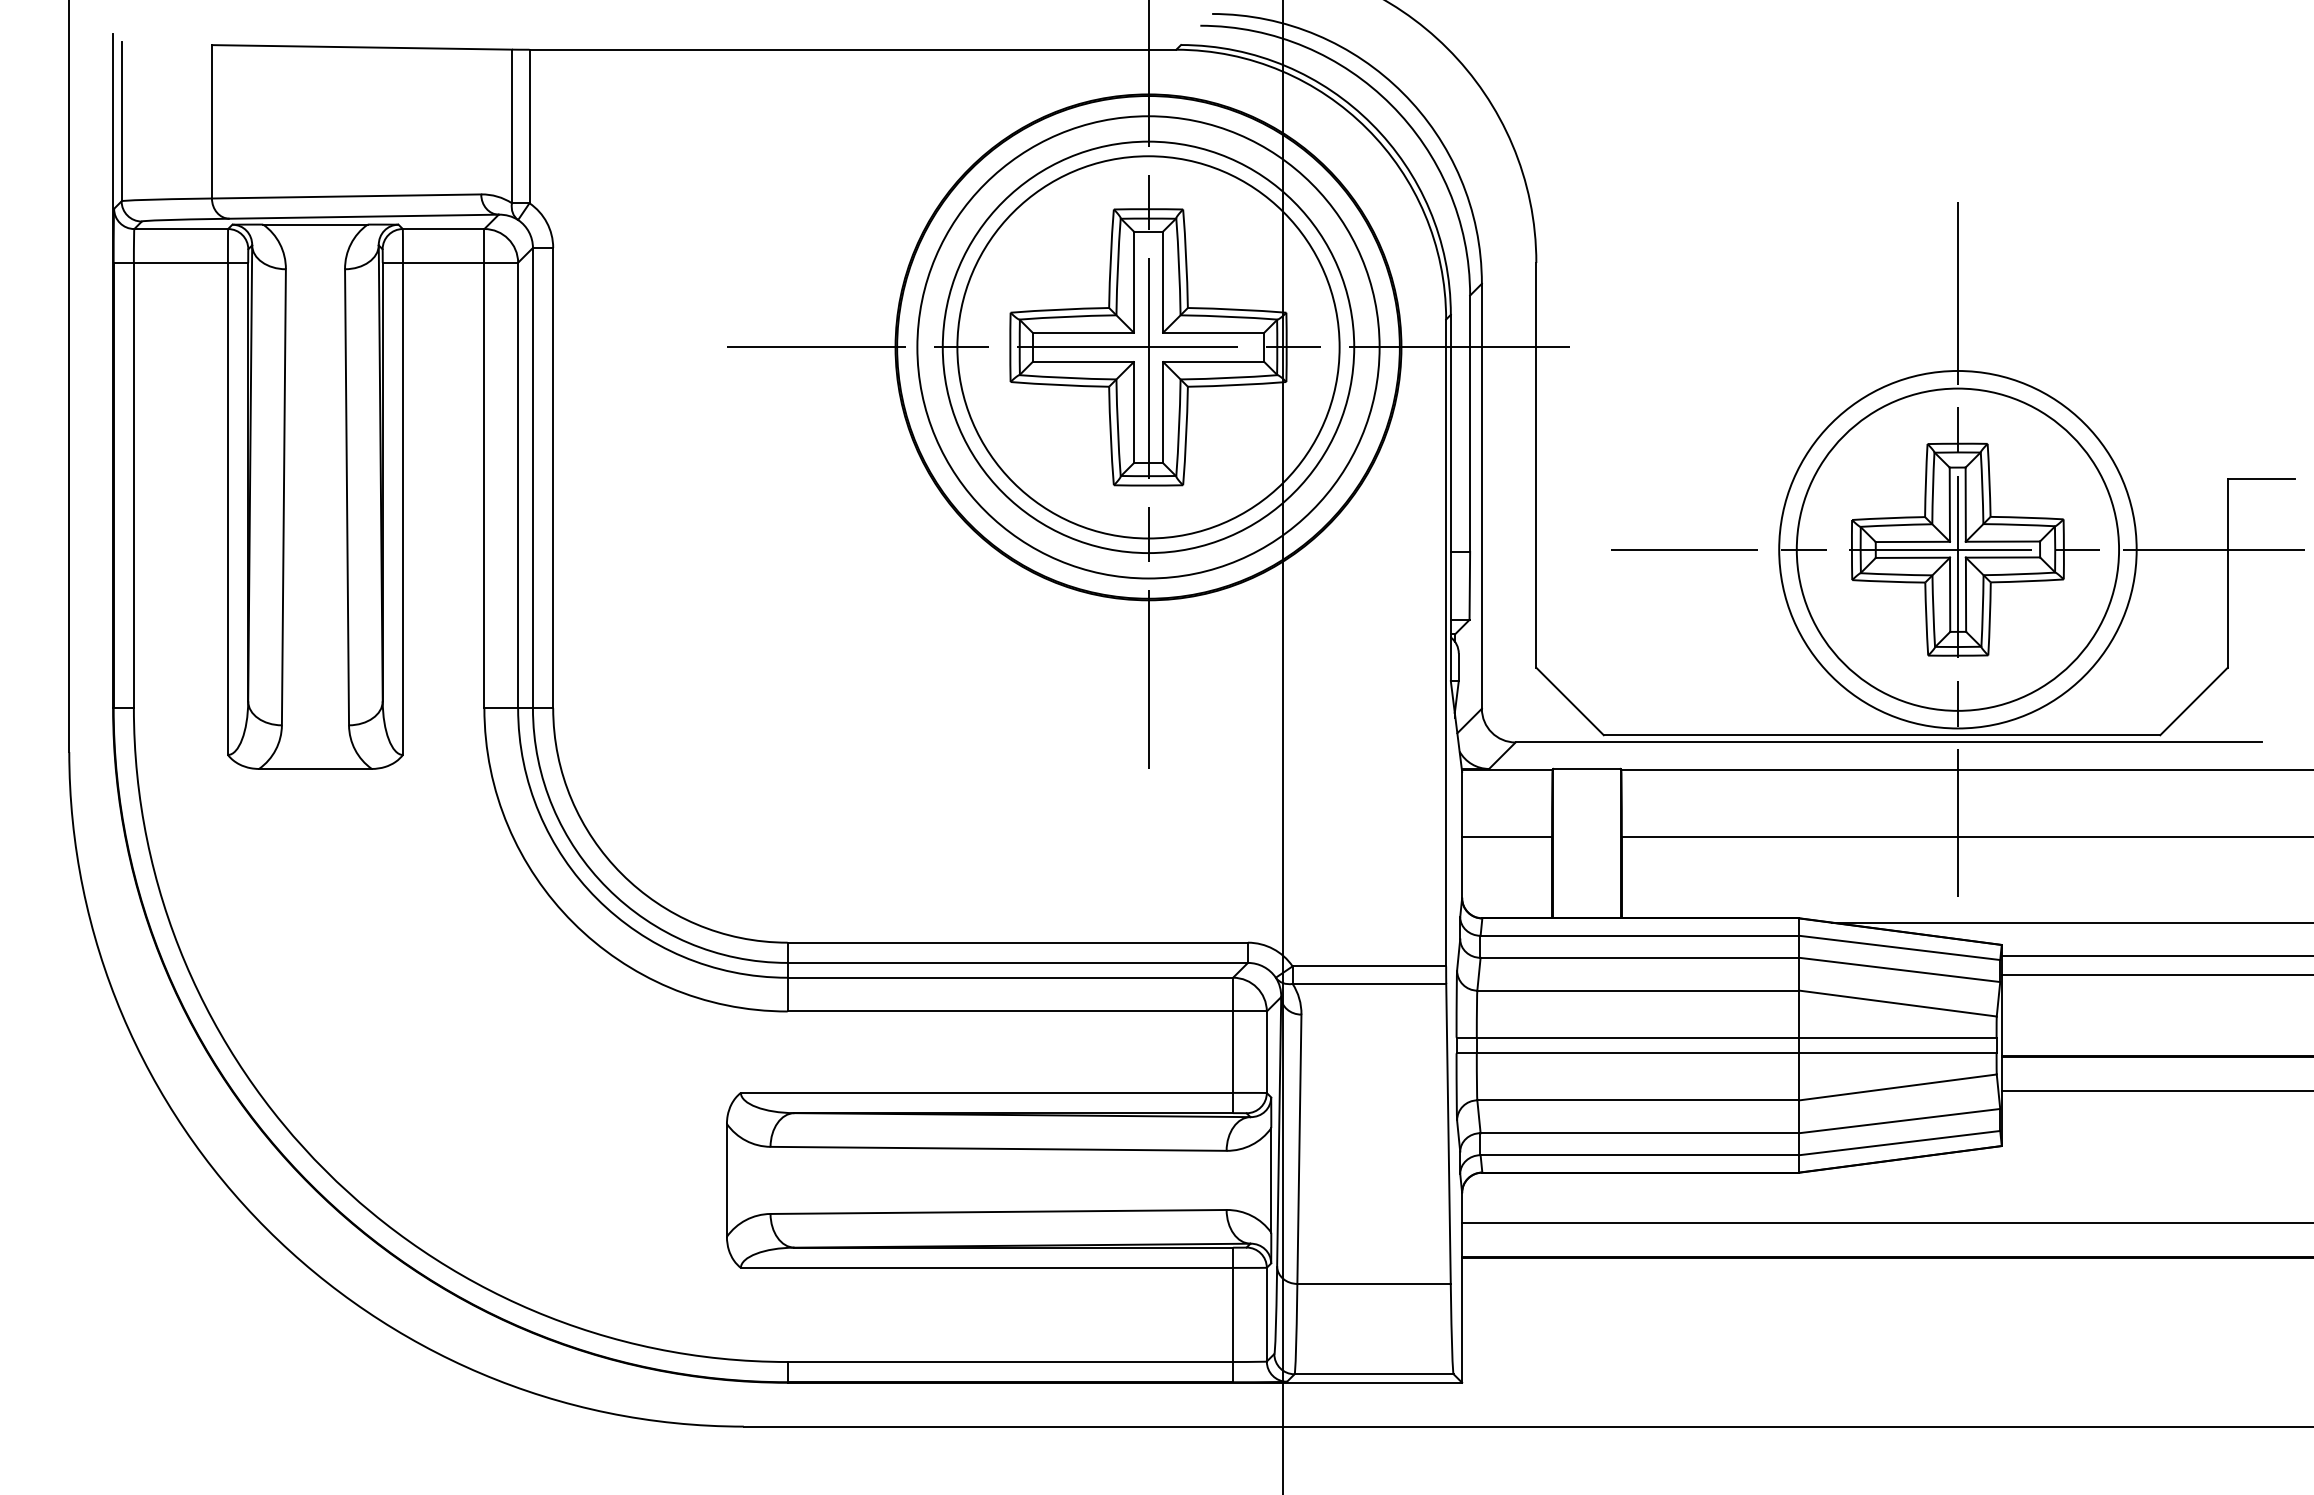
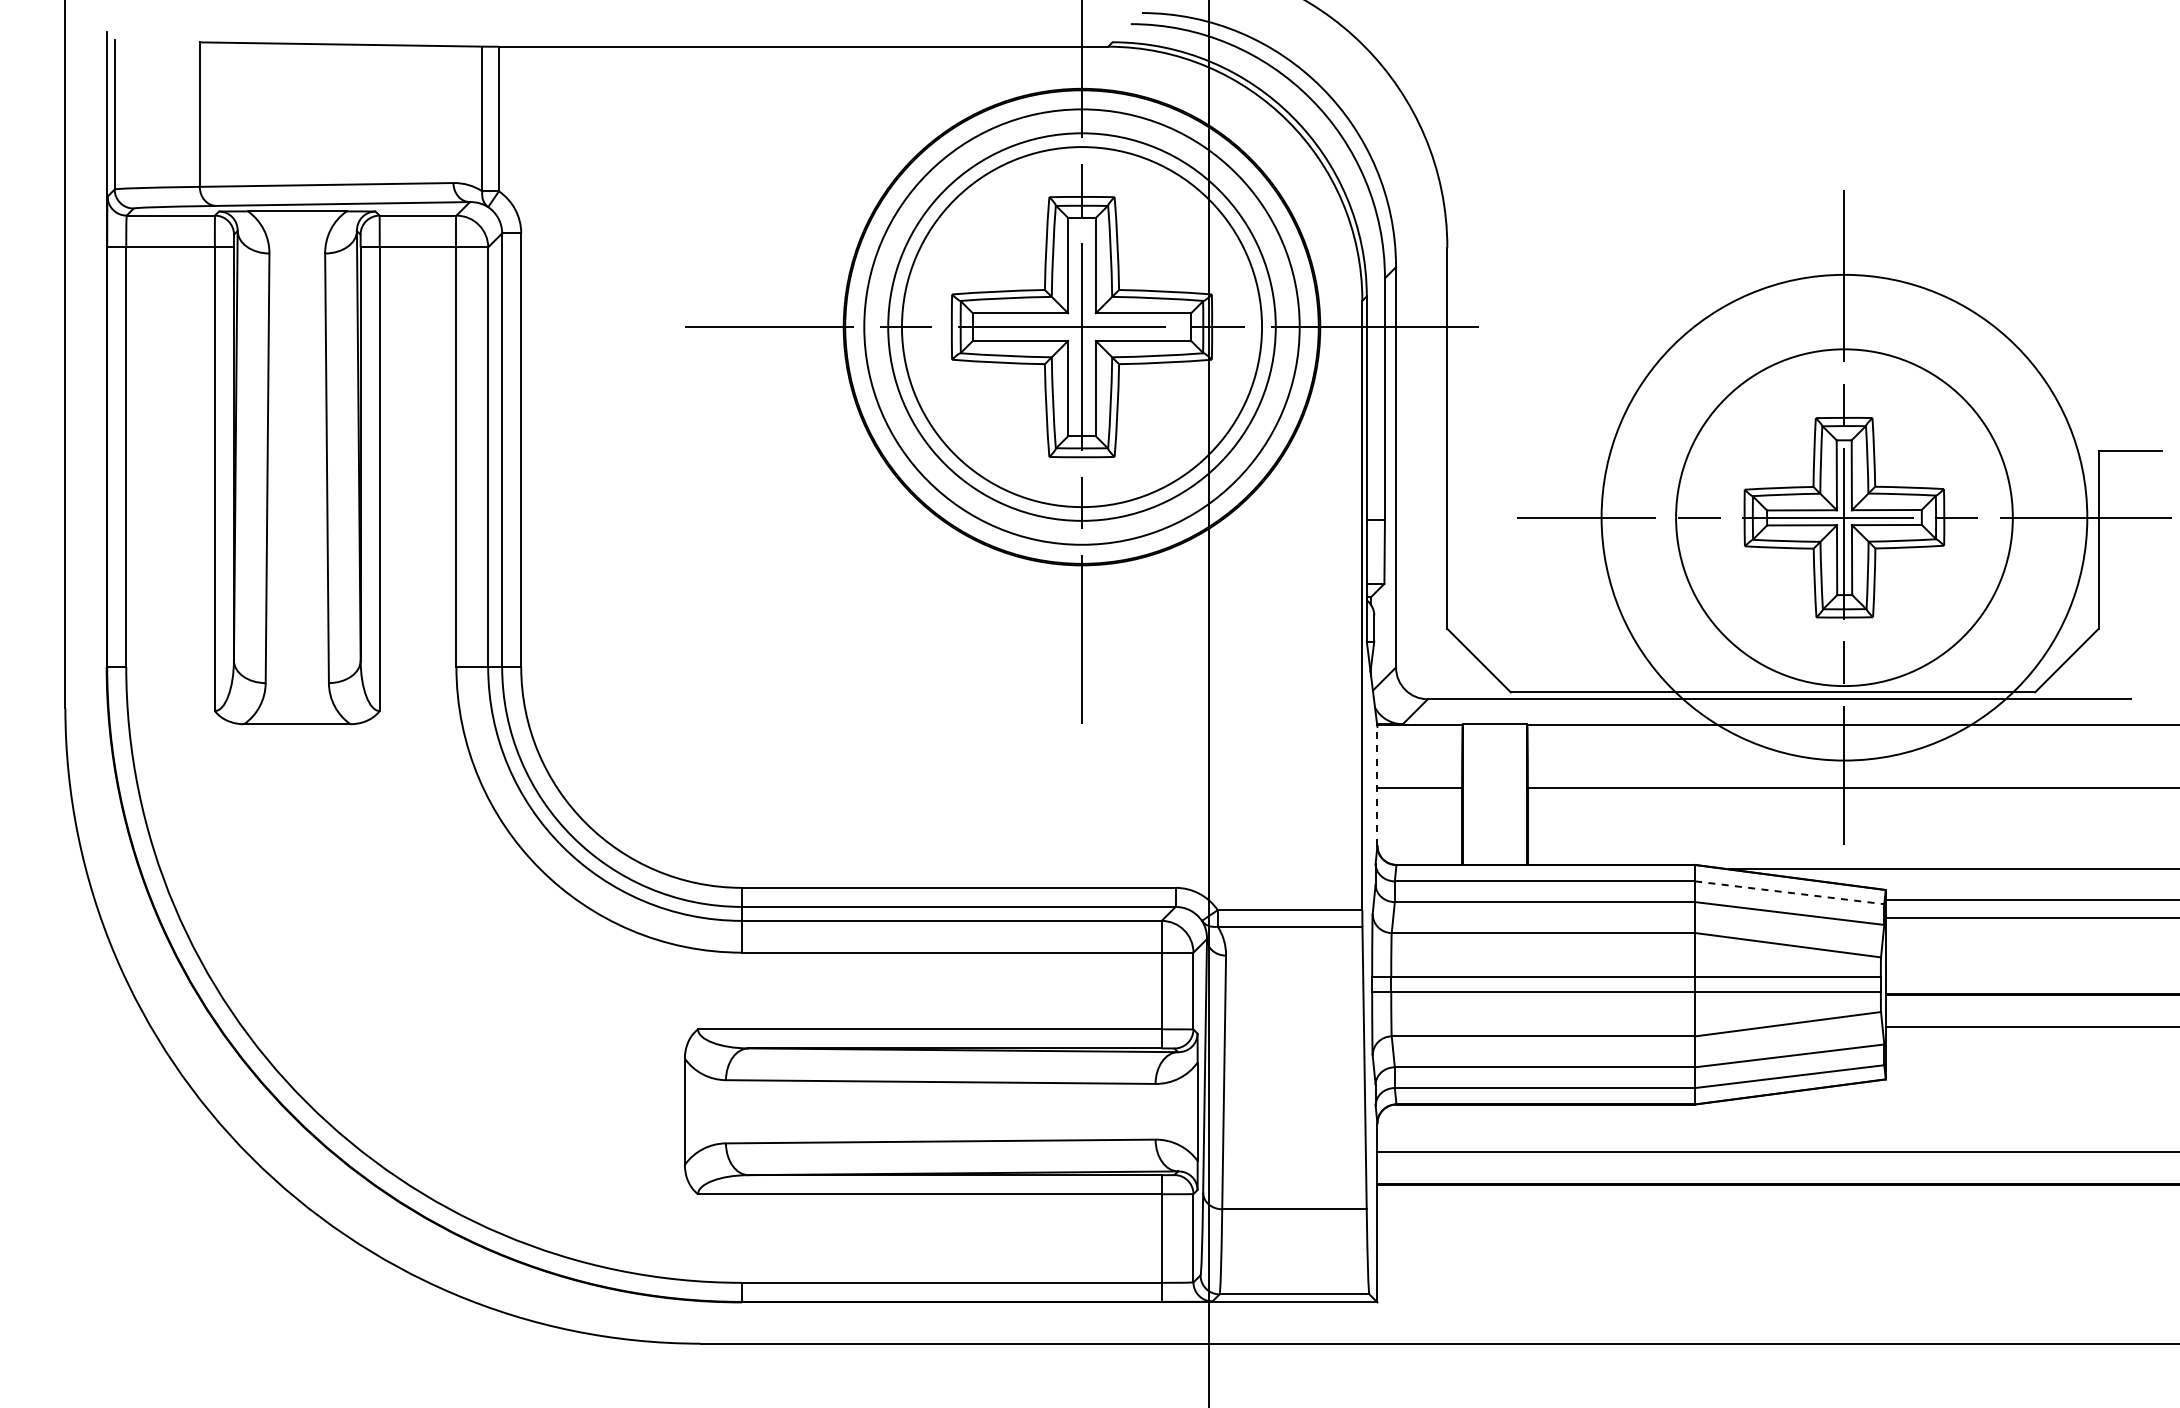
circle: (1957, 549) -> (1844, 517), size x1.6
line: (1462, 834) -> (1377, 785), solid -> dashed
line: (1900, 947) -> (1790, 892), solid -> dashed

